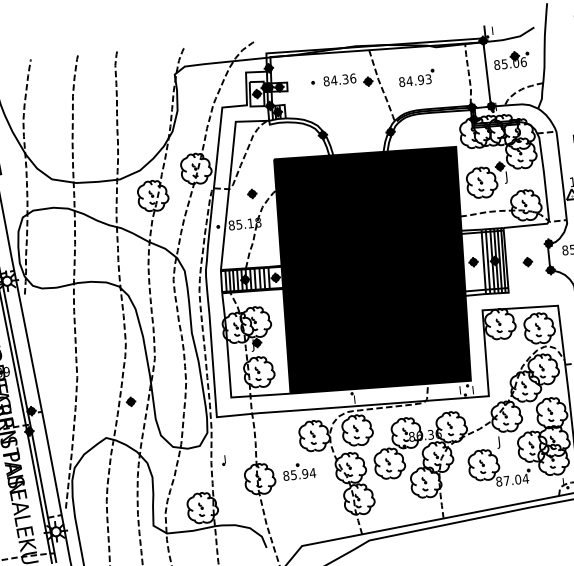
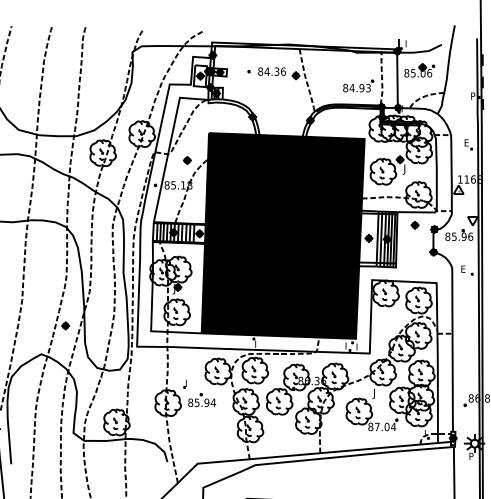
part: (416, 77) -> (358, 85), moved
part: (527, 261) -> (414, 224), moved
part: (223, 459) -> (184, 383), moved

